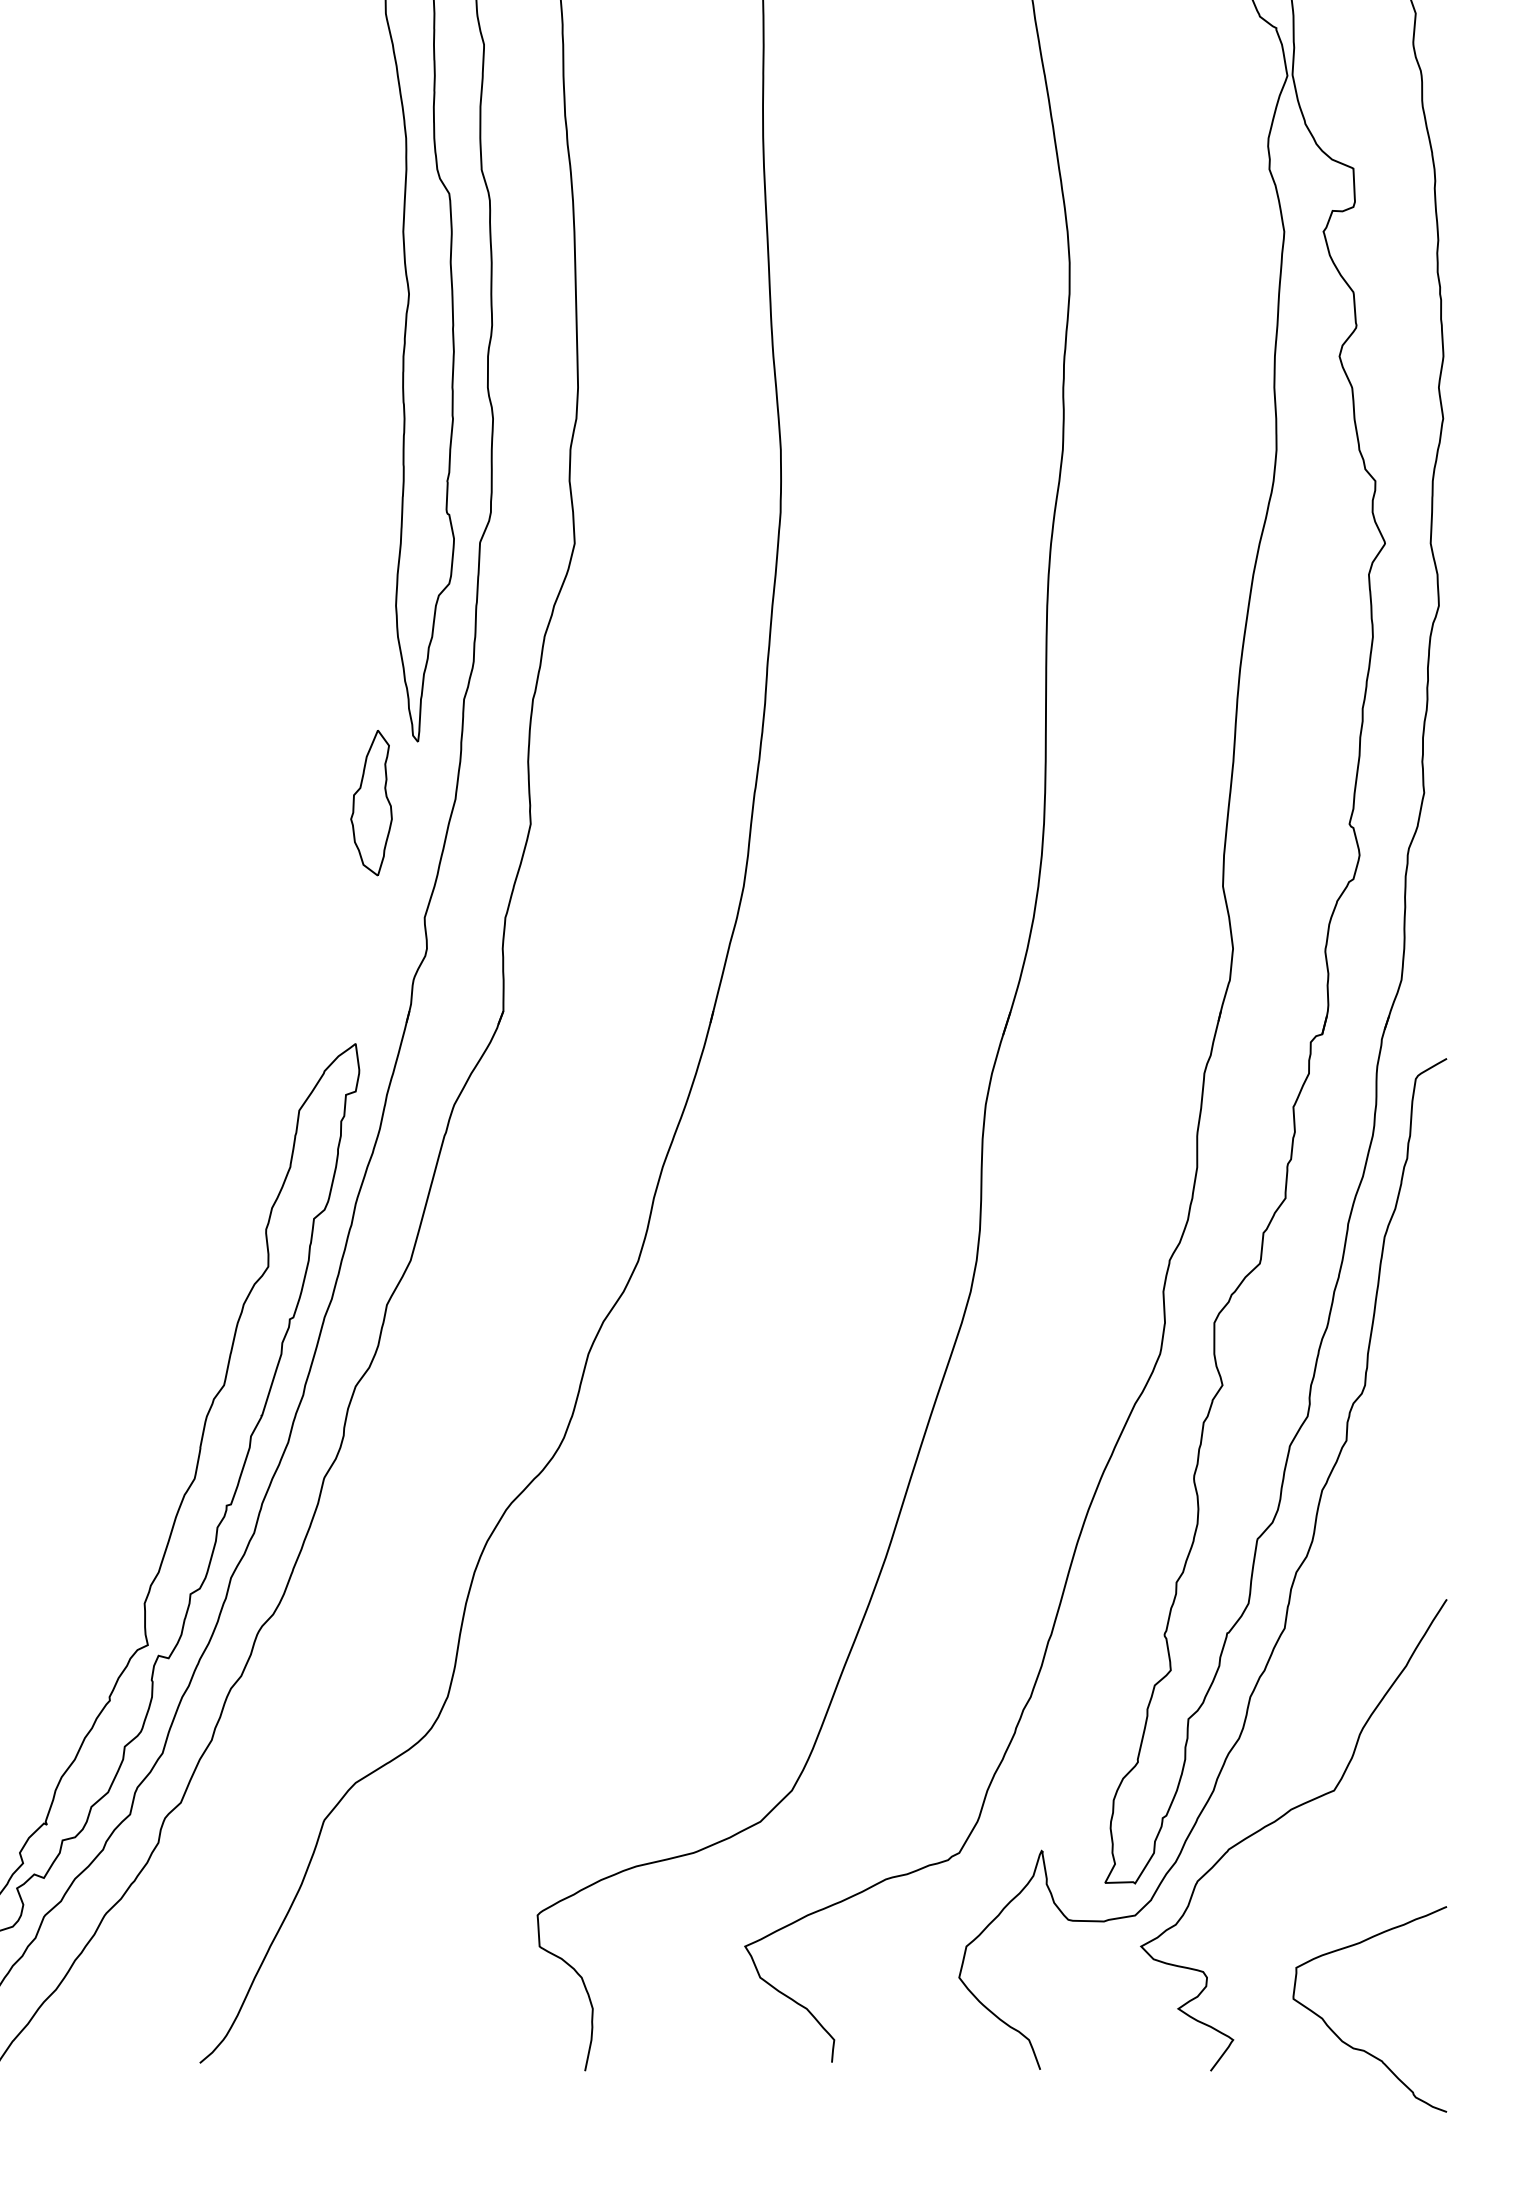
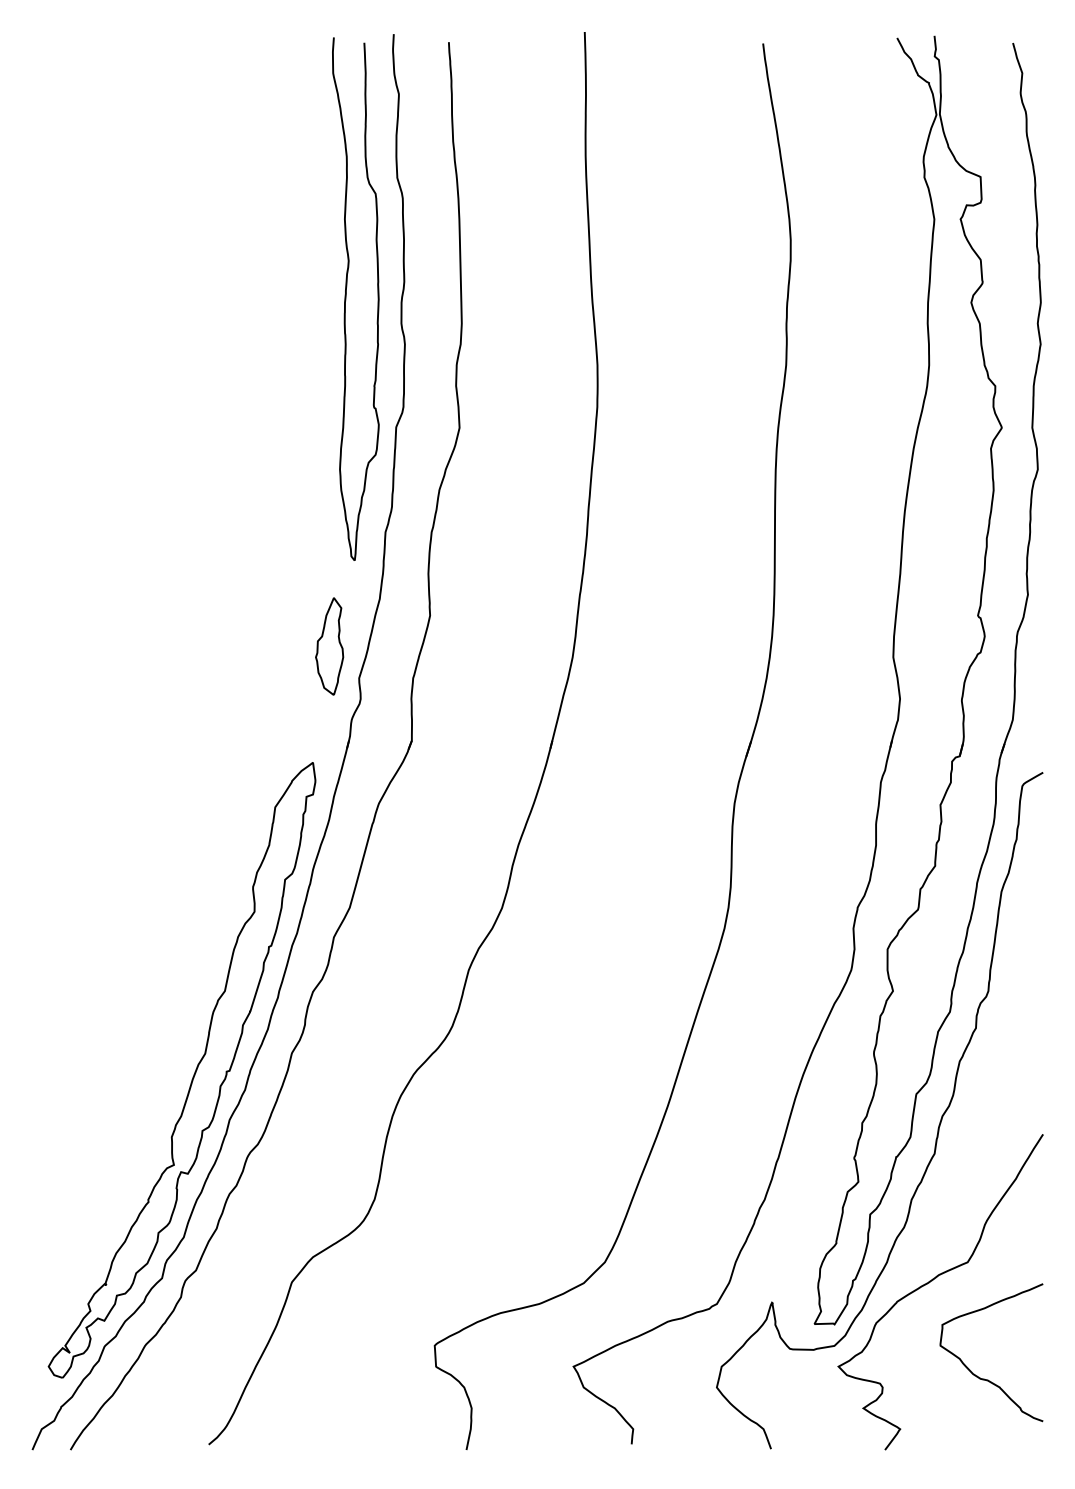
part: (371, 803) -> (329, 646), moved
curve: (1339, 2035) -> (971, 1370), moved

